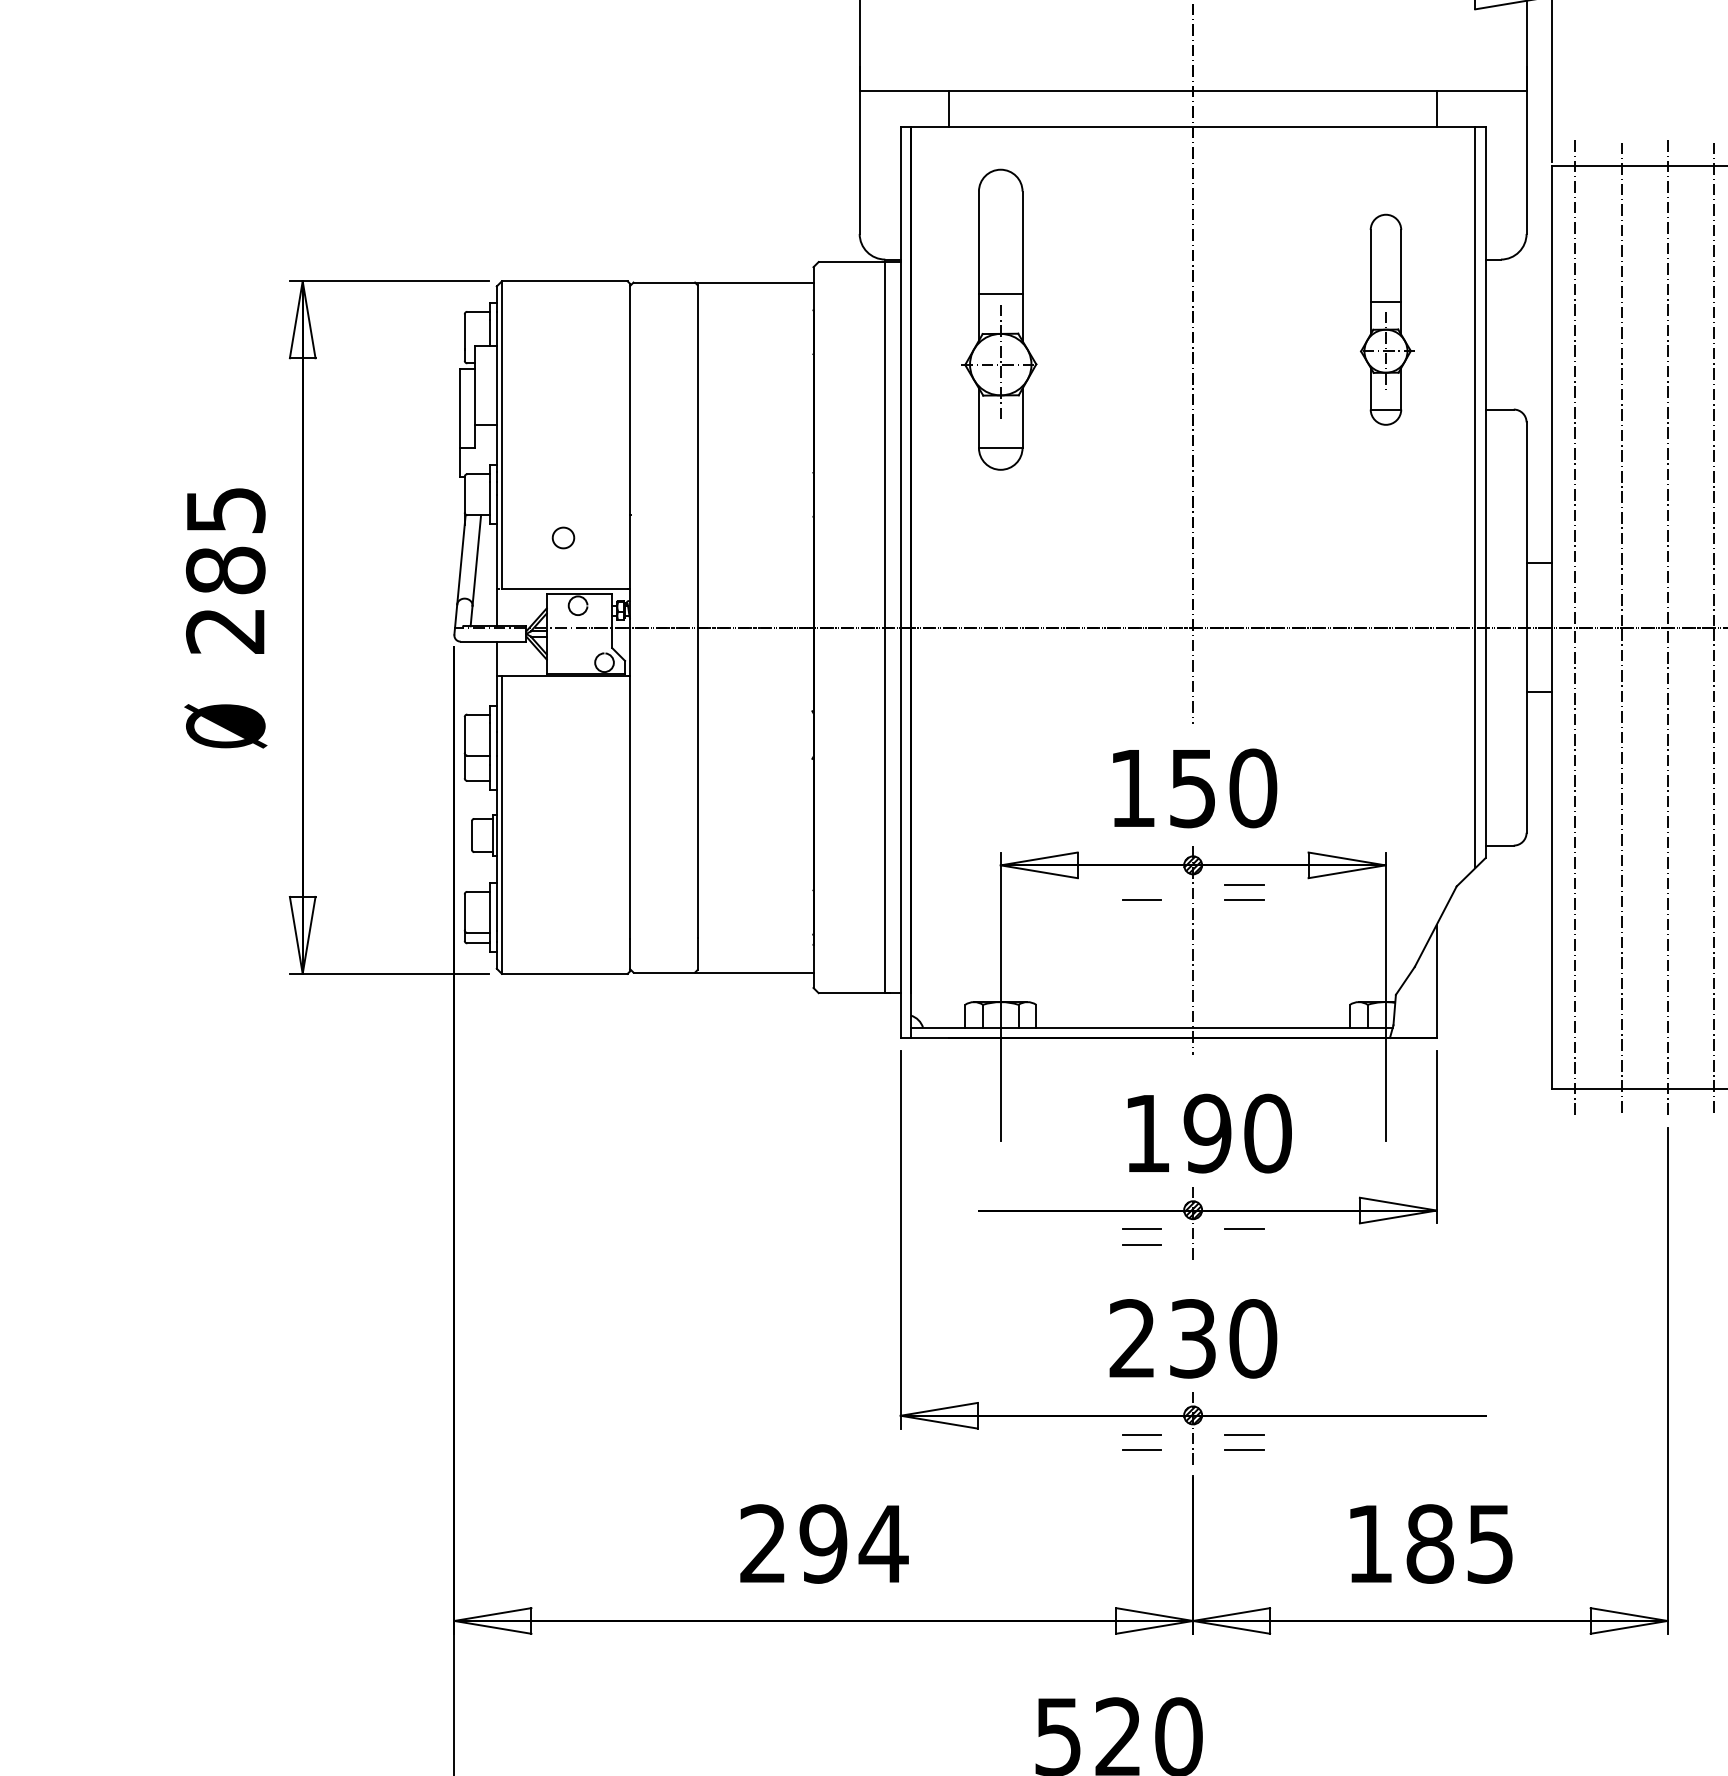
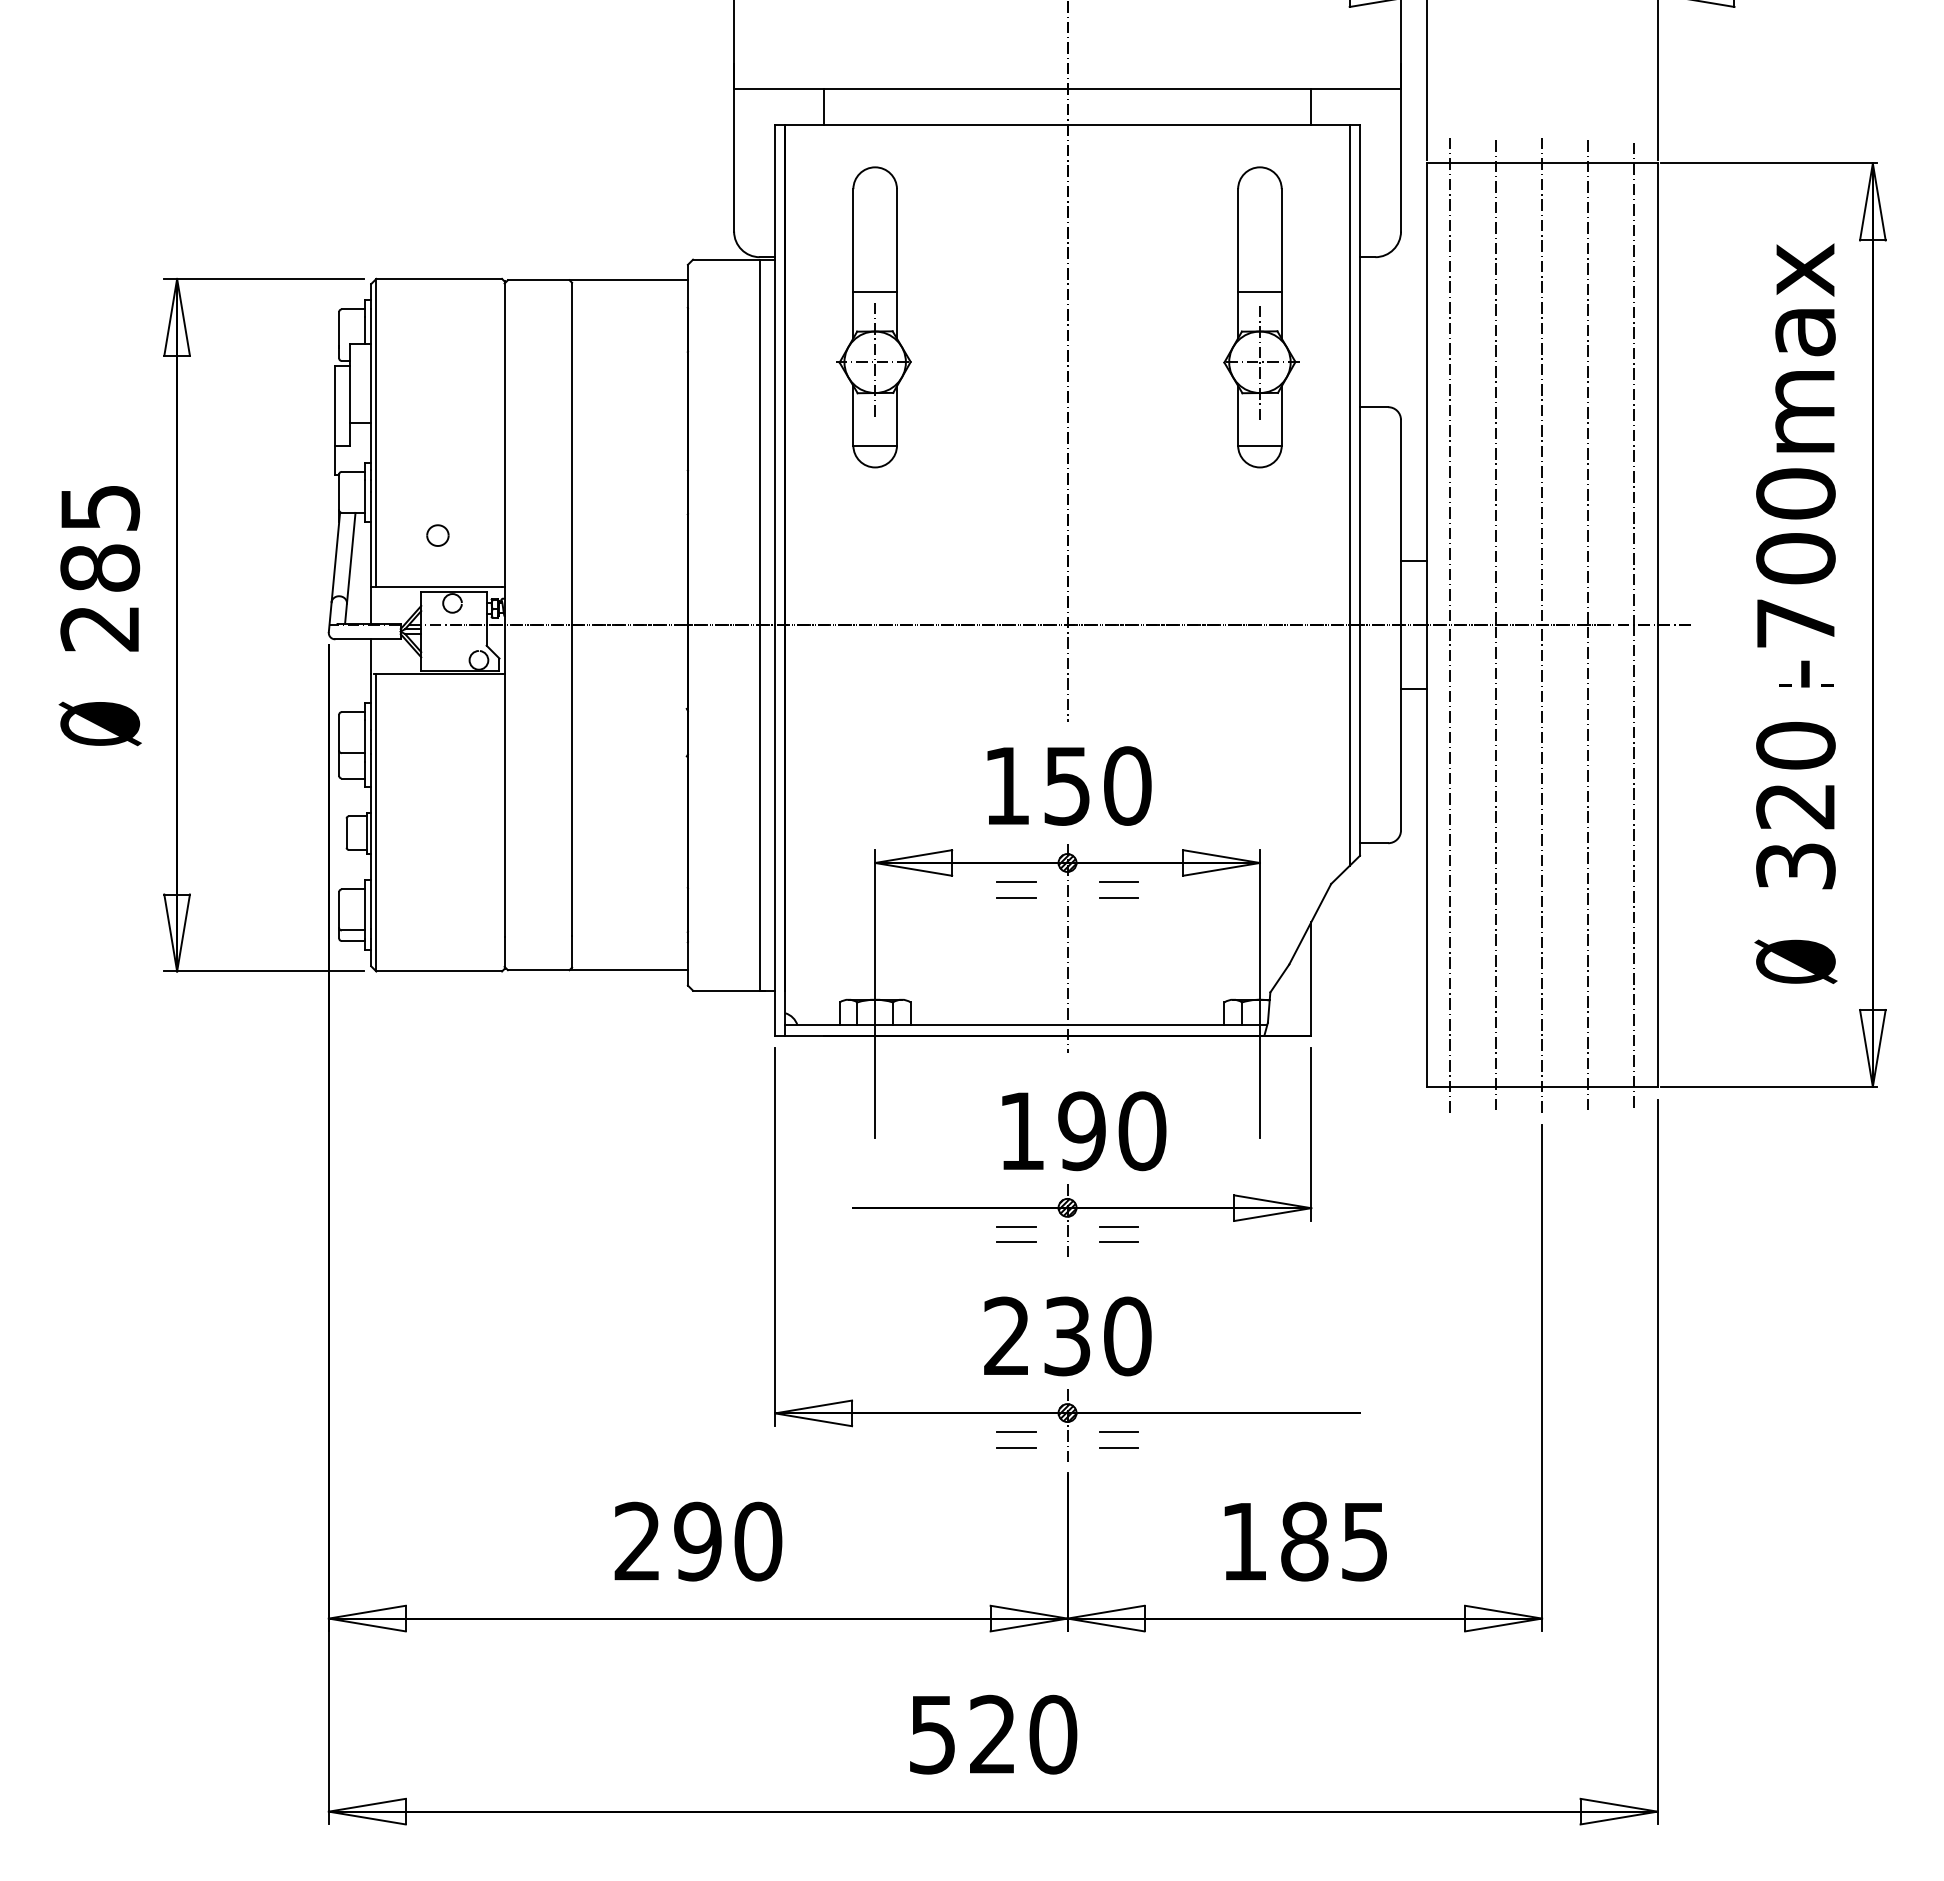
part: (1387, 319) -> (1261, 317), size x1.43
line: (1142, 883) -> (1016, 881), added
line: (1244, 1244) -> (1118, 1242), added
text: (884, 1543) -> (758, 1541), 294 -> 290

